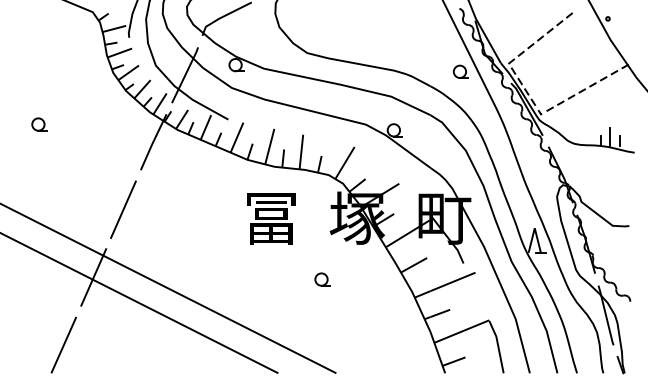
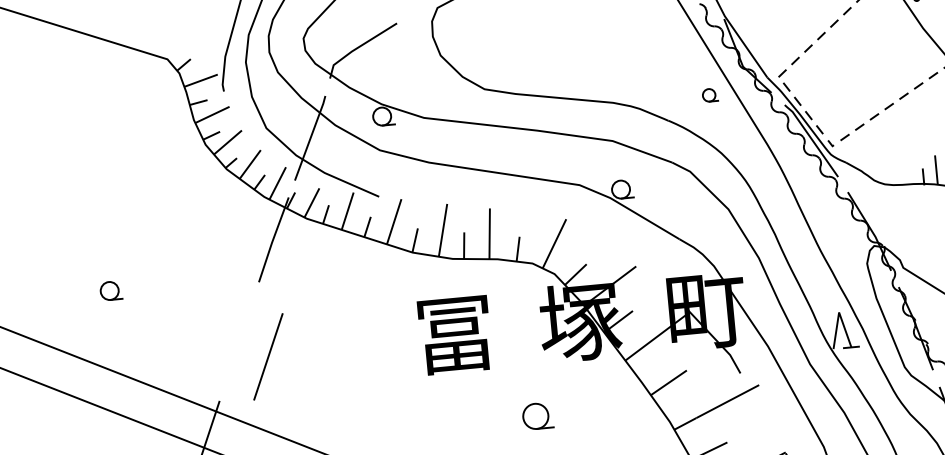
part: (460, 71) -> (709, 94), size x0.7
part: (39, 124) -> (111, 290), moved
line: (123, 209) -> (268, 356), moved
part: (322, 279) -> (537, 416), size x1.4

